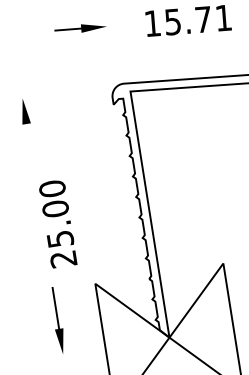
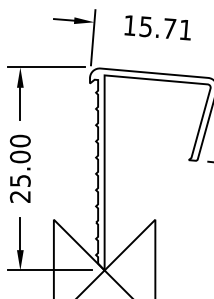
line: (108, 45) -> (93, 37), added
line: (55, 93) -> (46, 67), added
line: (29, 143) -> (20, 103), added
text: (56, 223) -> (19, 168), moved
line: (101, 348) -> (50, 270), added

